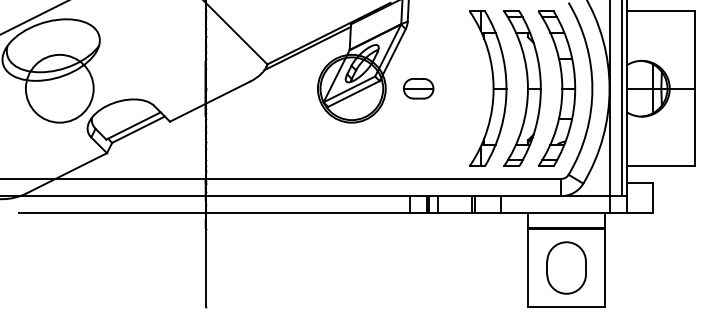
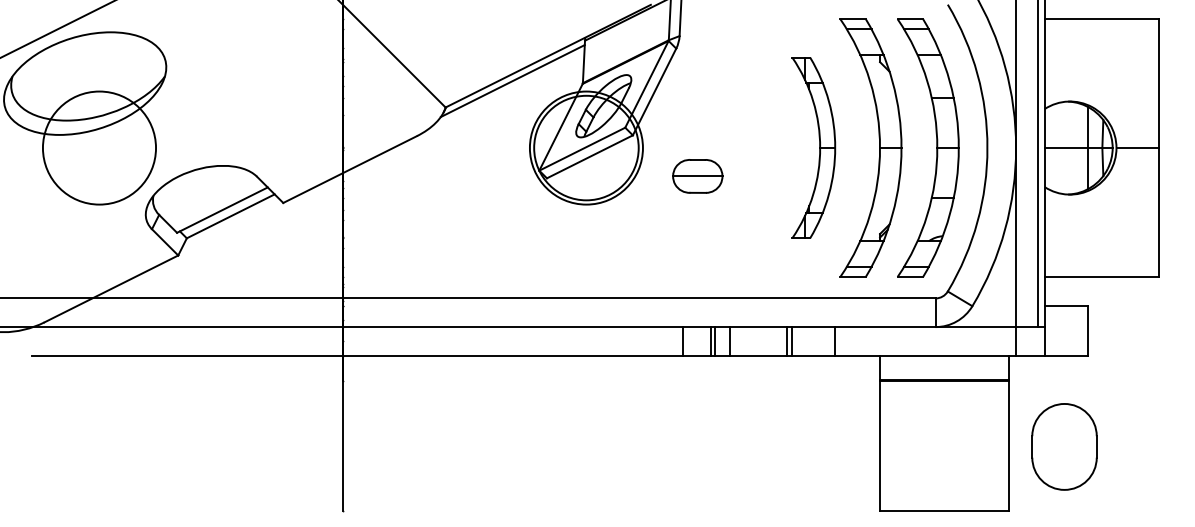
part: (418, 88) -> (697, 175), moved
part: (488, 88) -> (814, 147), size x0.7
part: (566, 267) -> (1064, 446), moved

